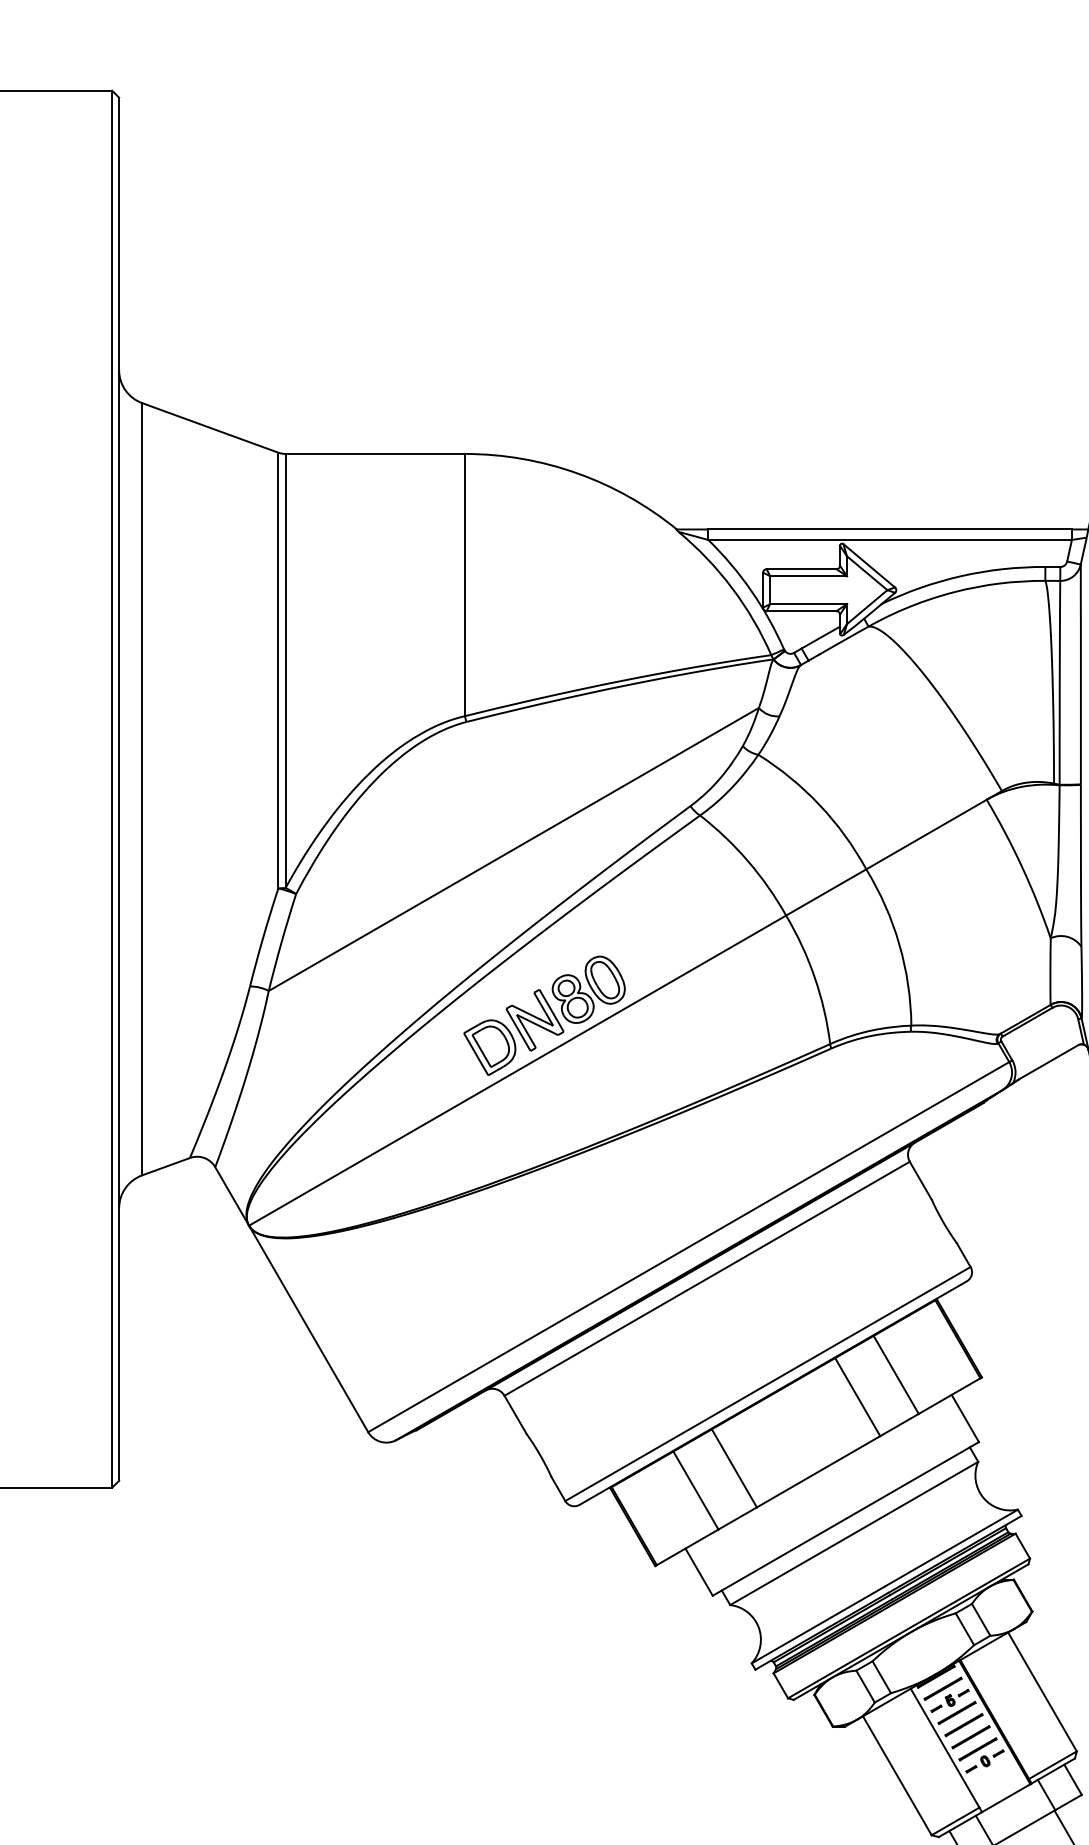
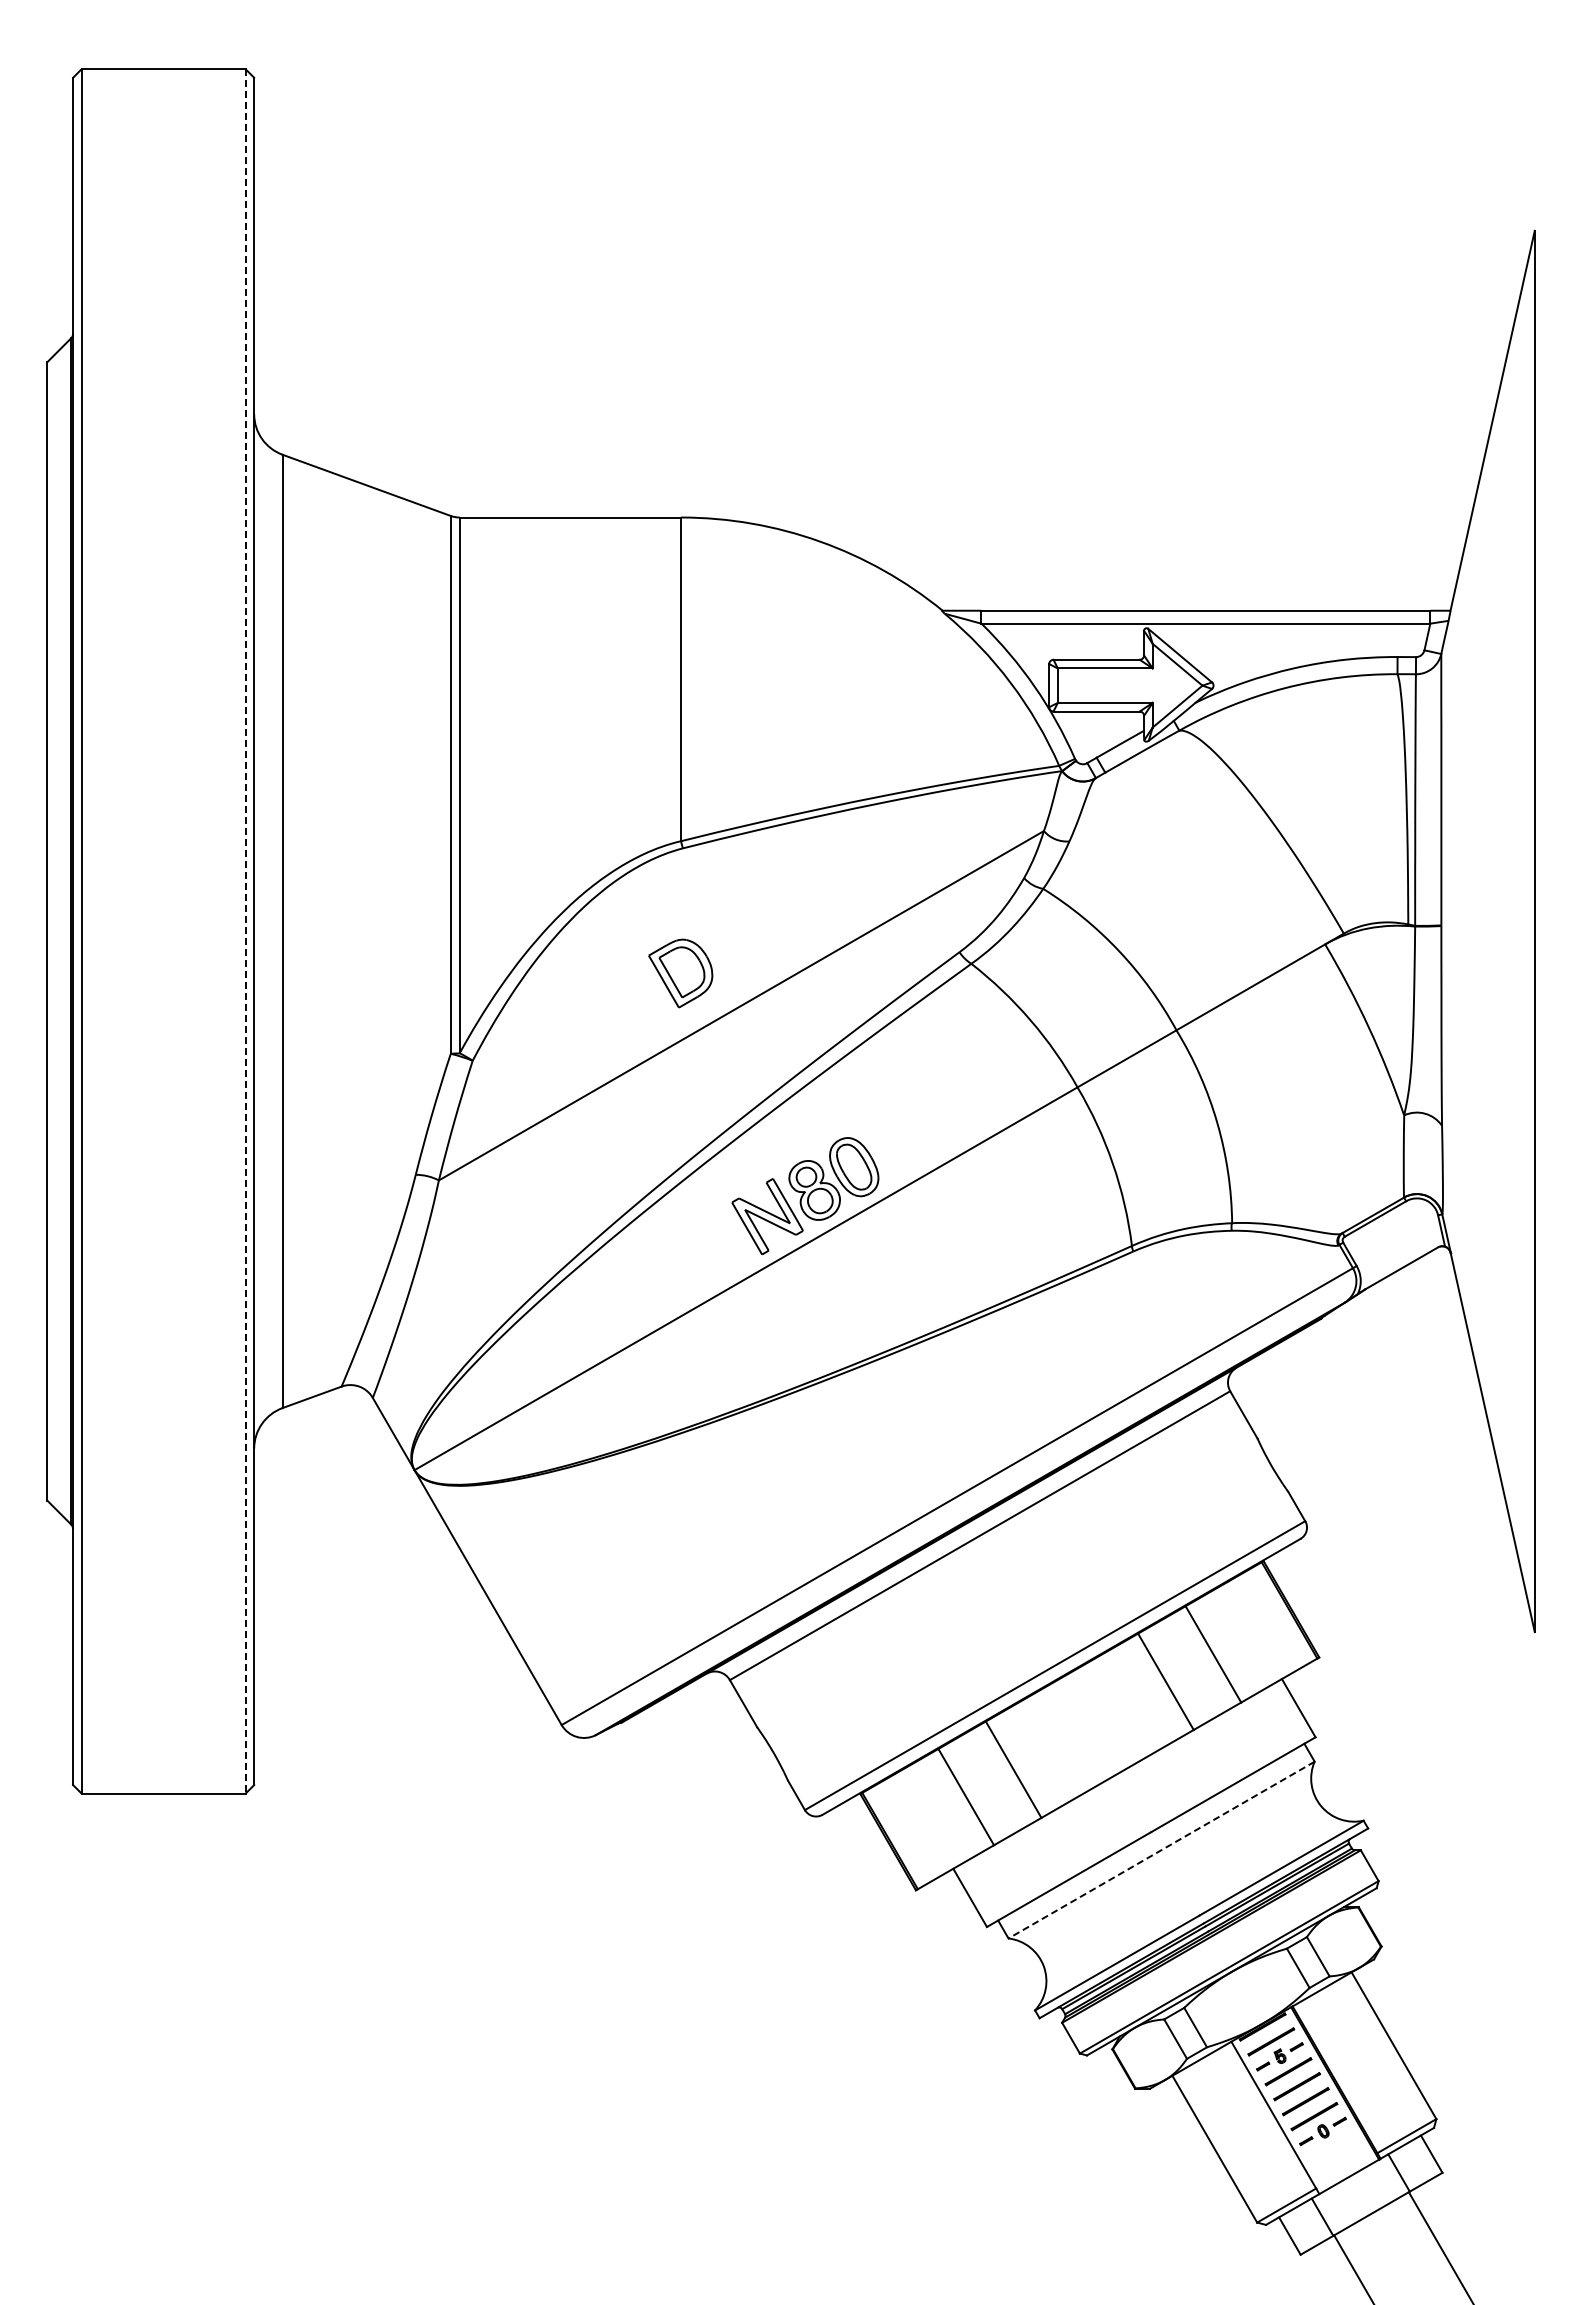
line: (112, 789) -> (245, 931), solid -> dashed
part: (489, 1047) -> (680, 973), moved
line: (854, 1533) -> (1161, 1850), solid -> dashed

